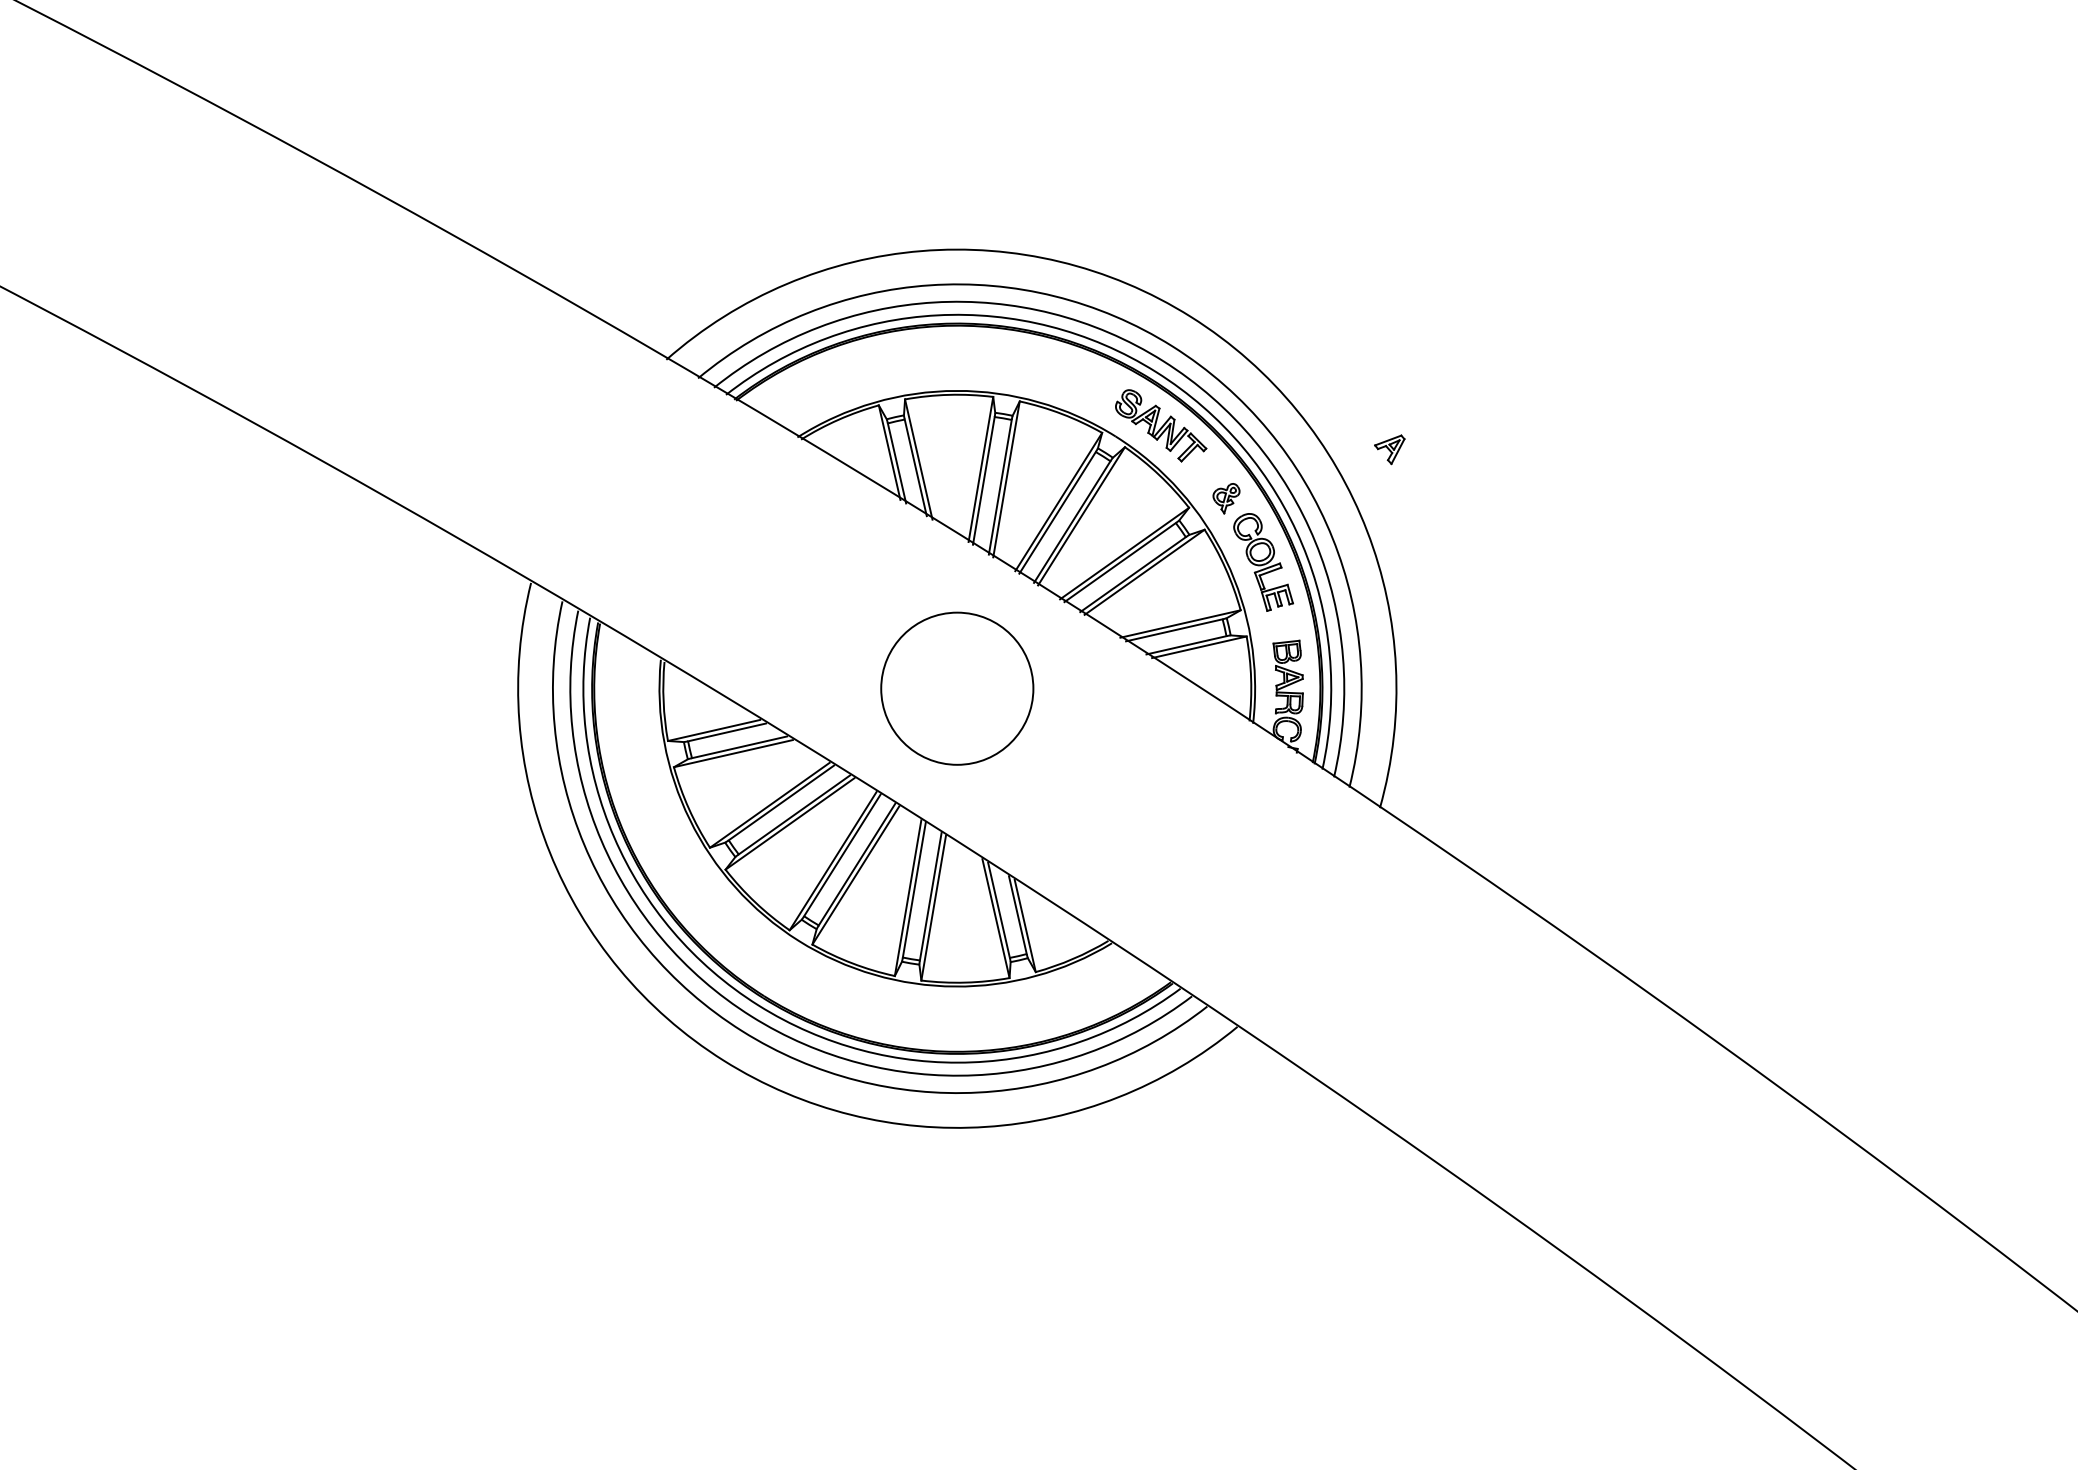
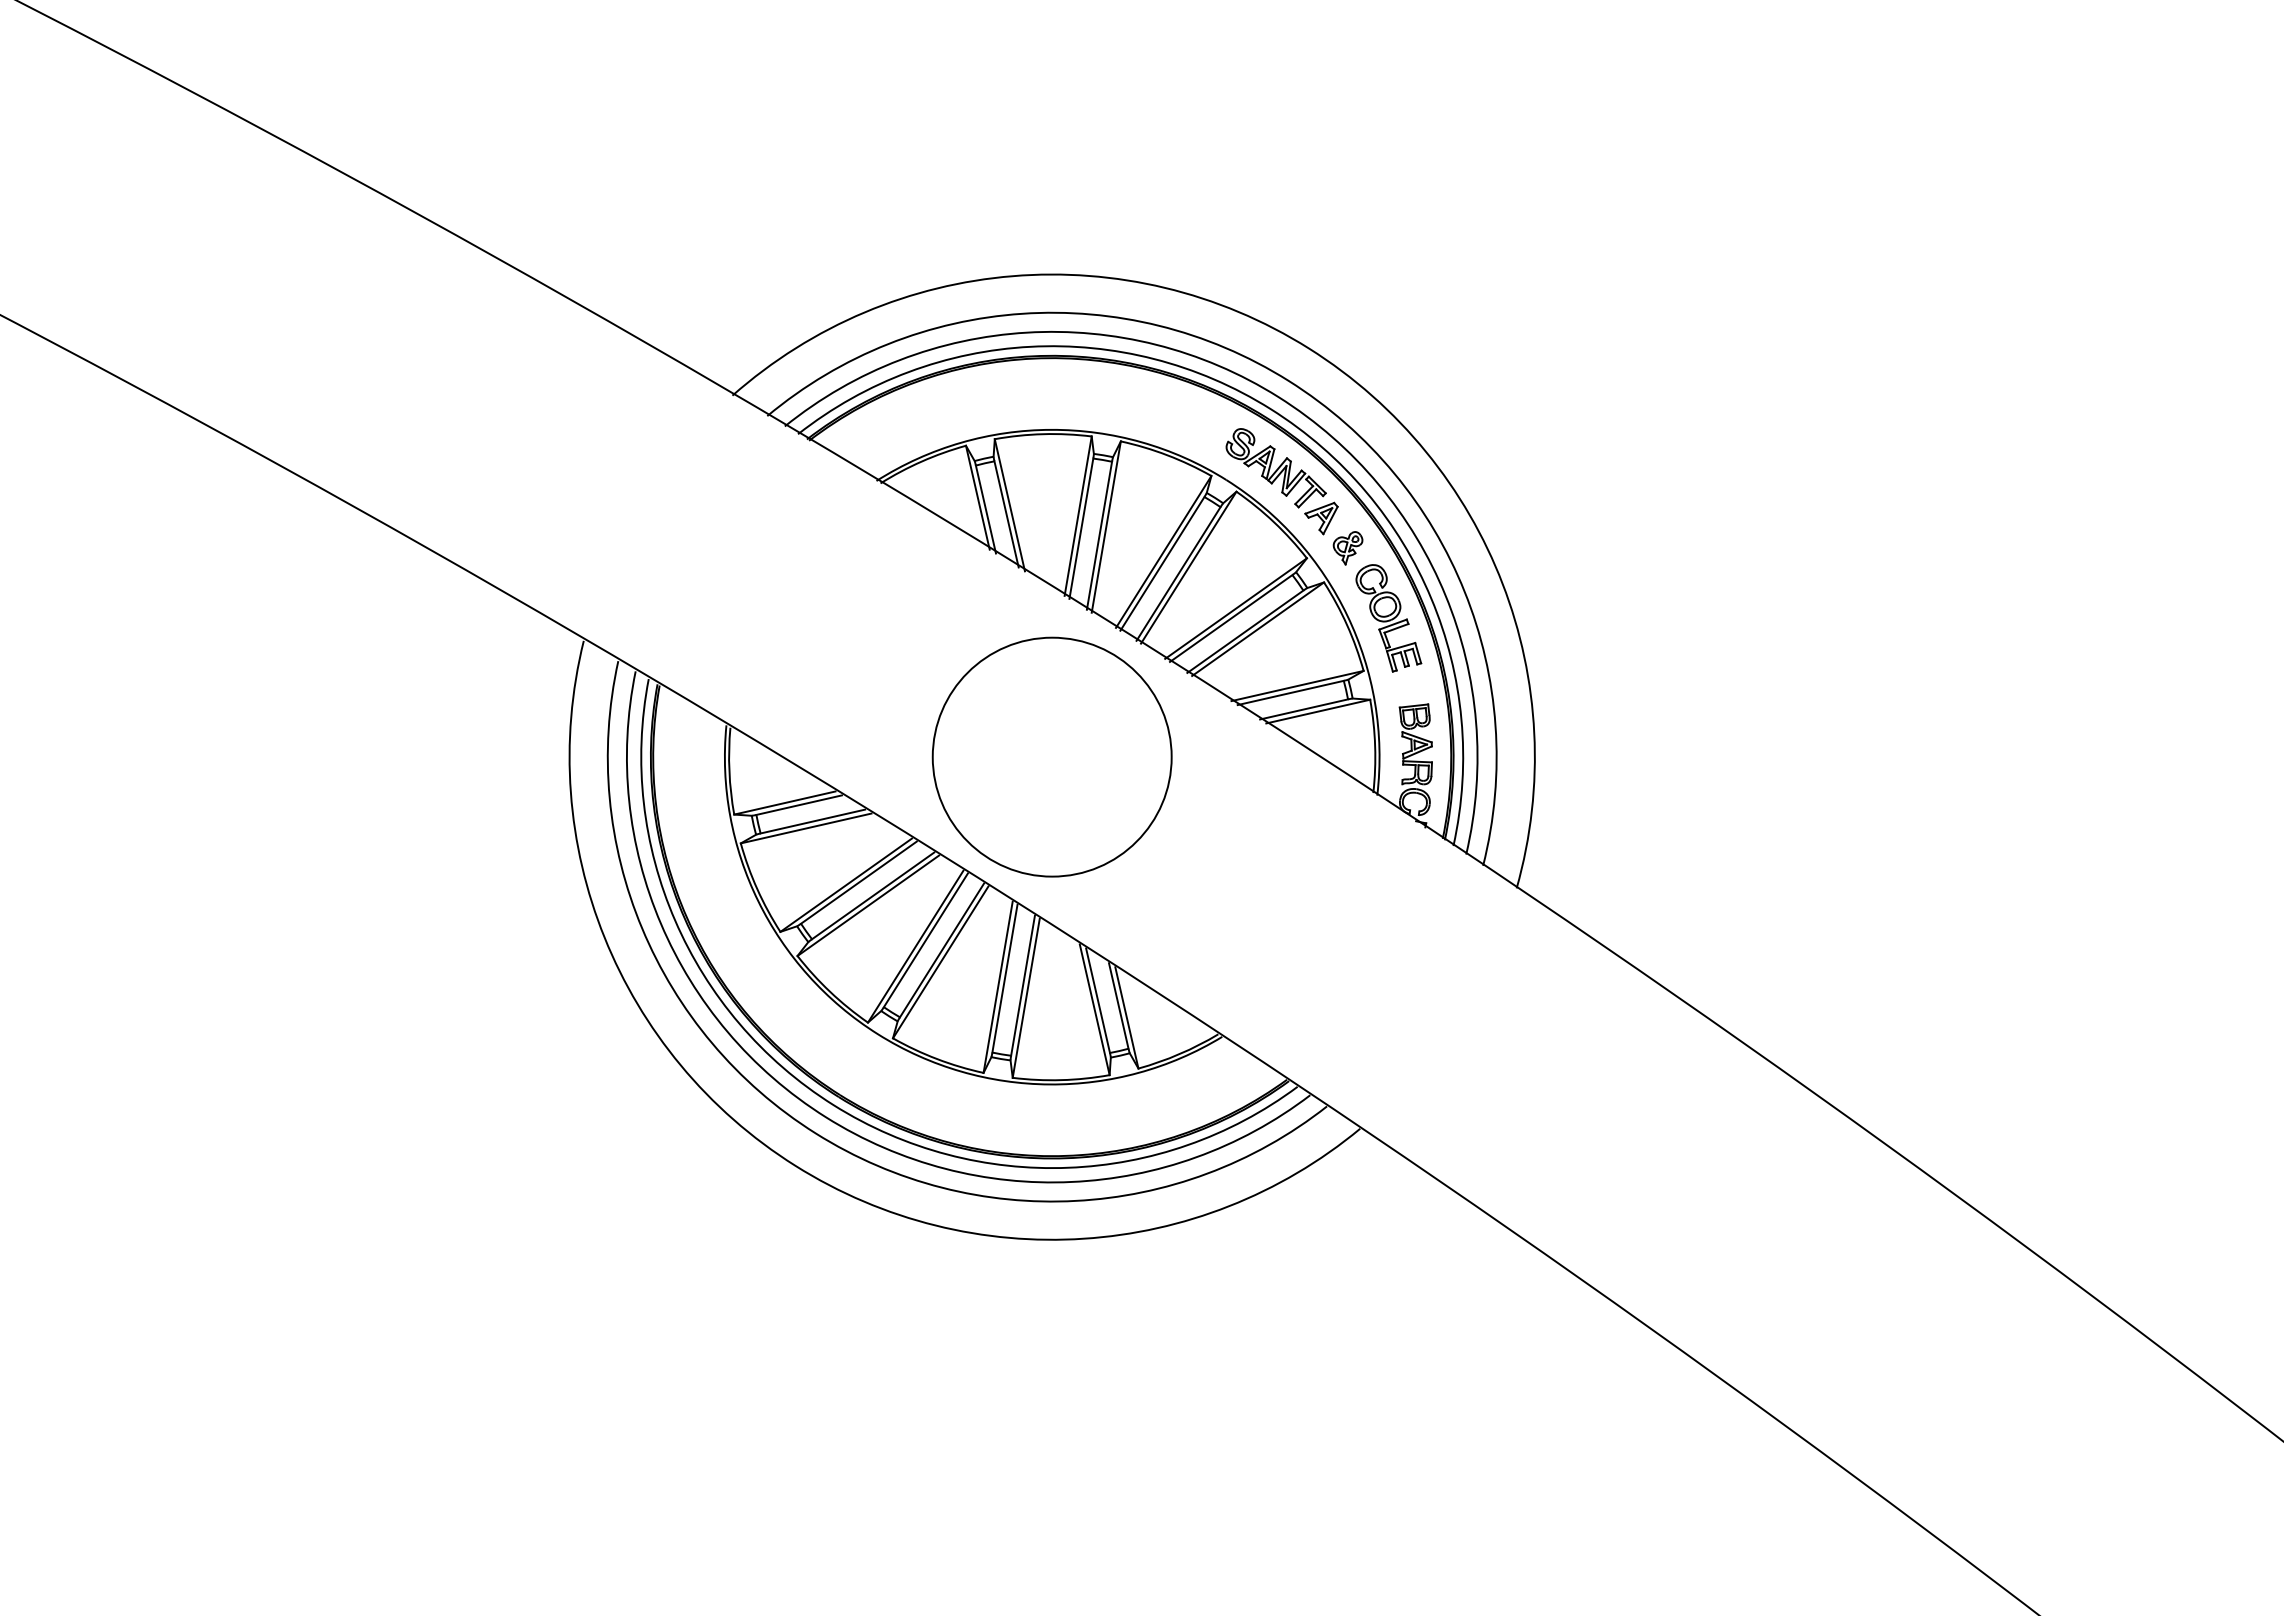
part: (1389, 449) -> (1321, 518), moved
circle: (956, 688) -> (1051, 756), size x1.43

